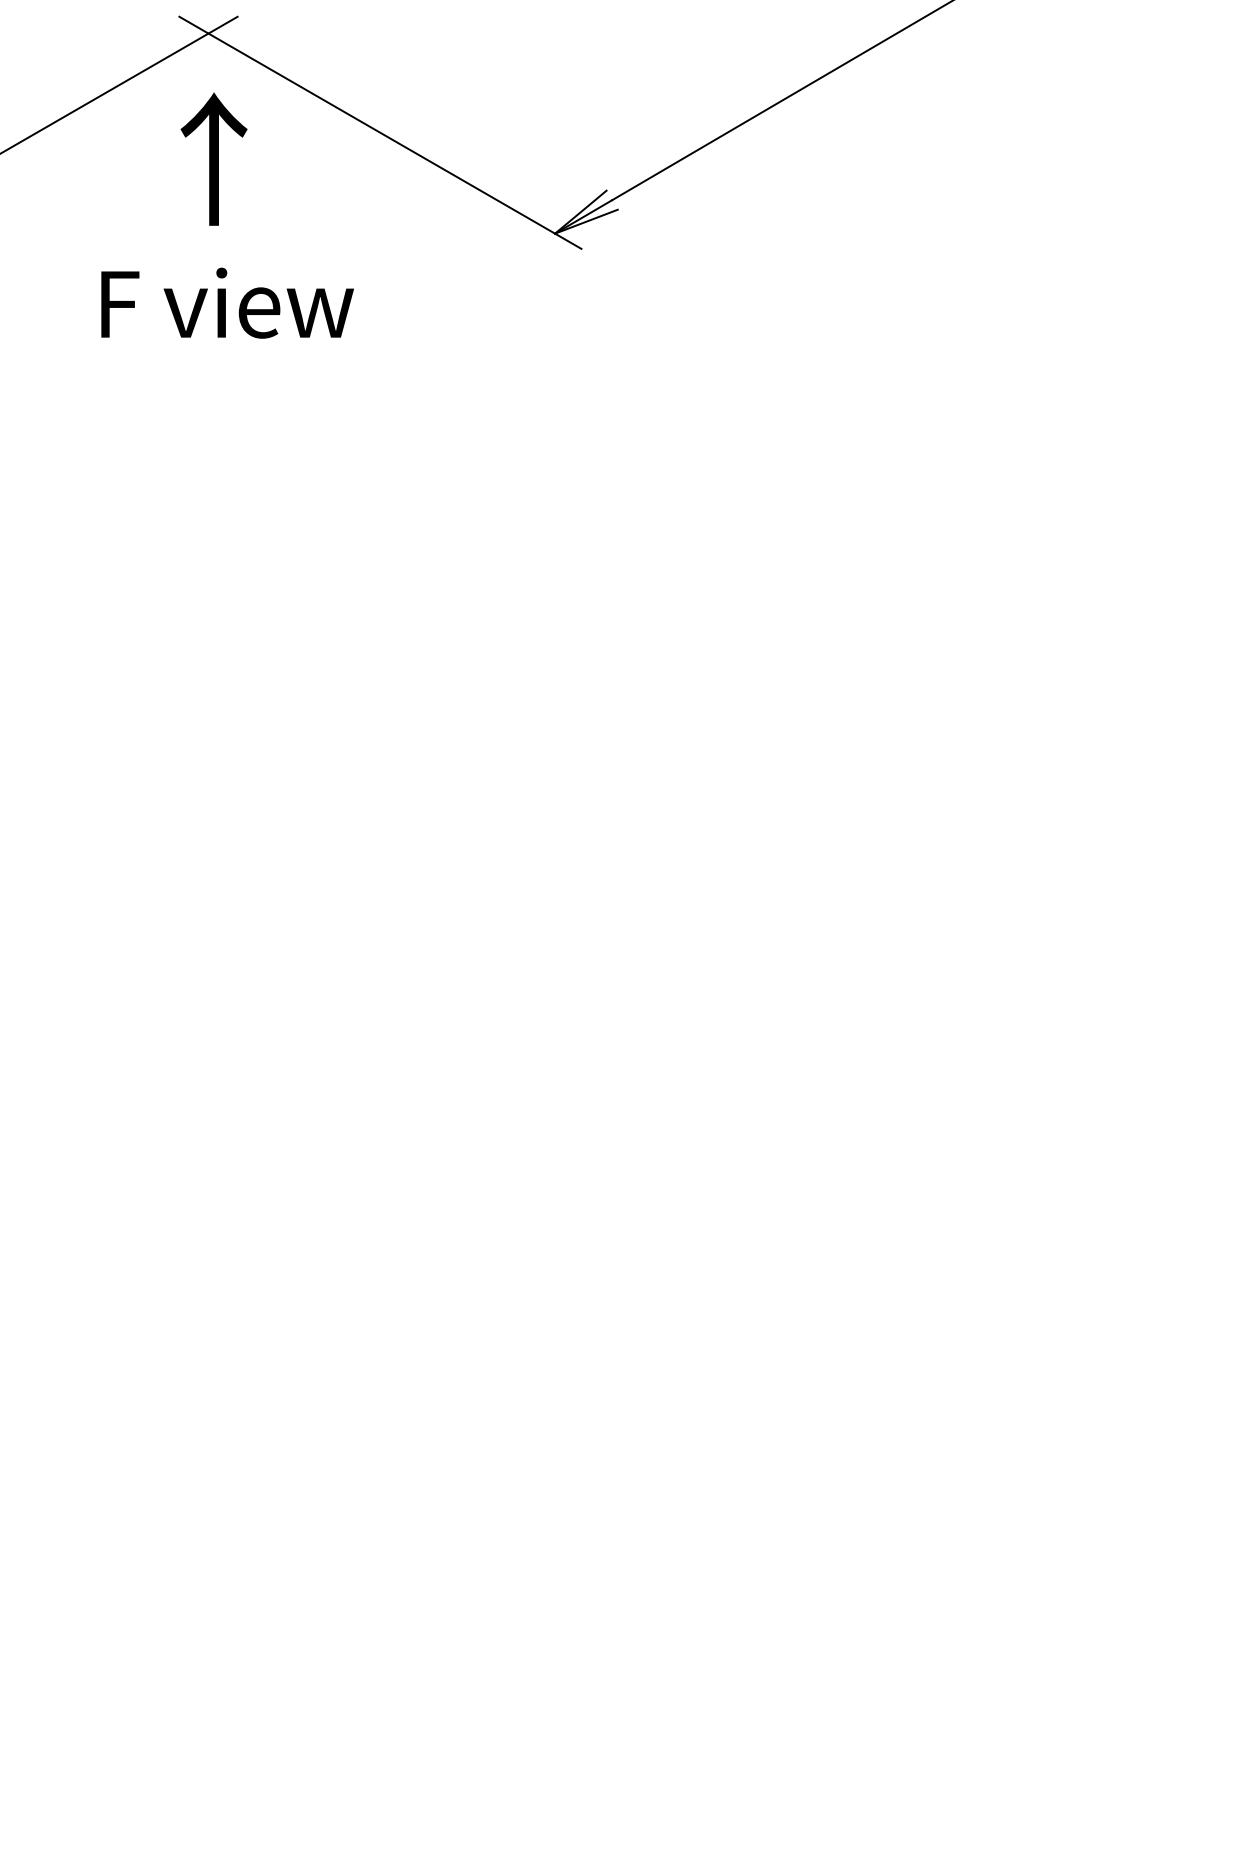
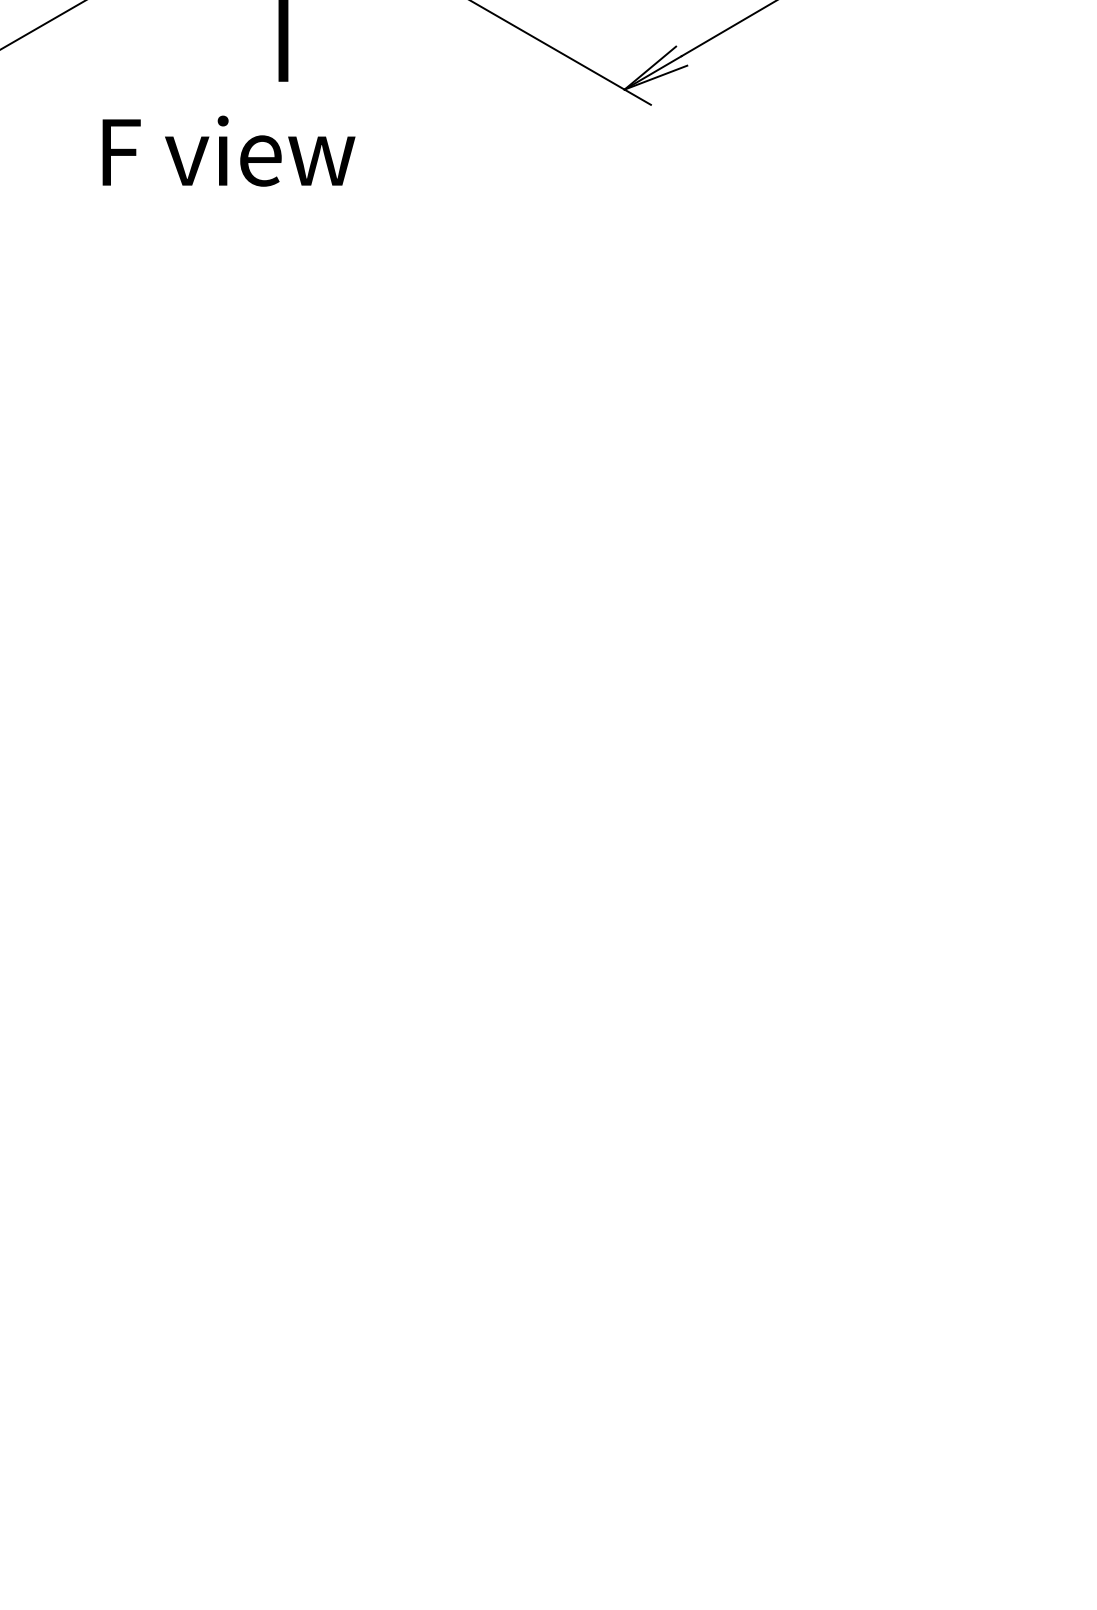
text: (227, 302) -> (228, 150), moved

